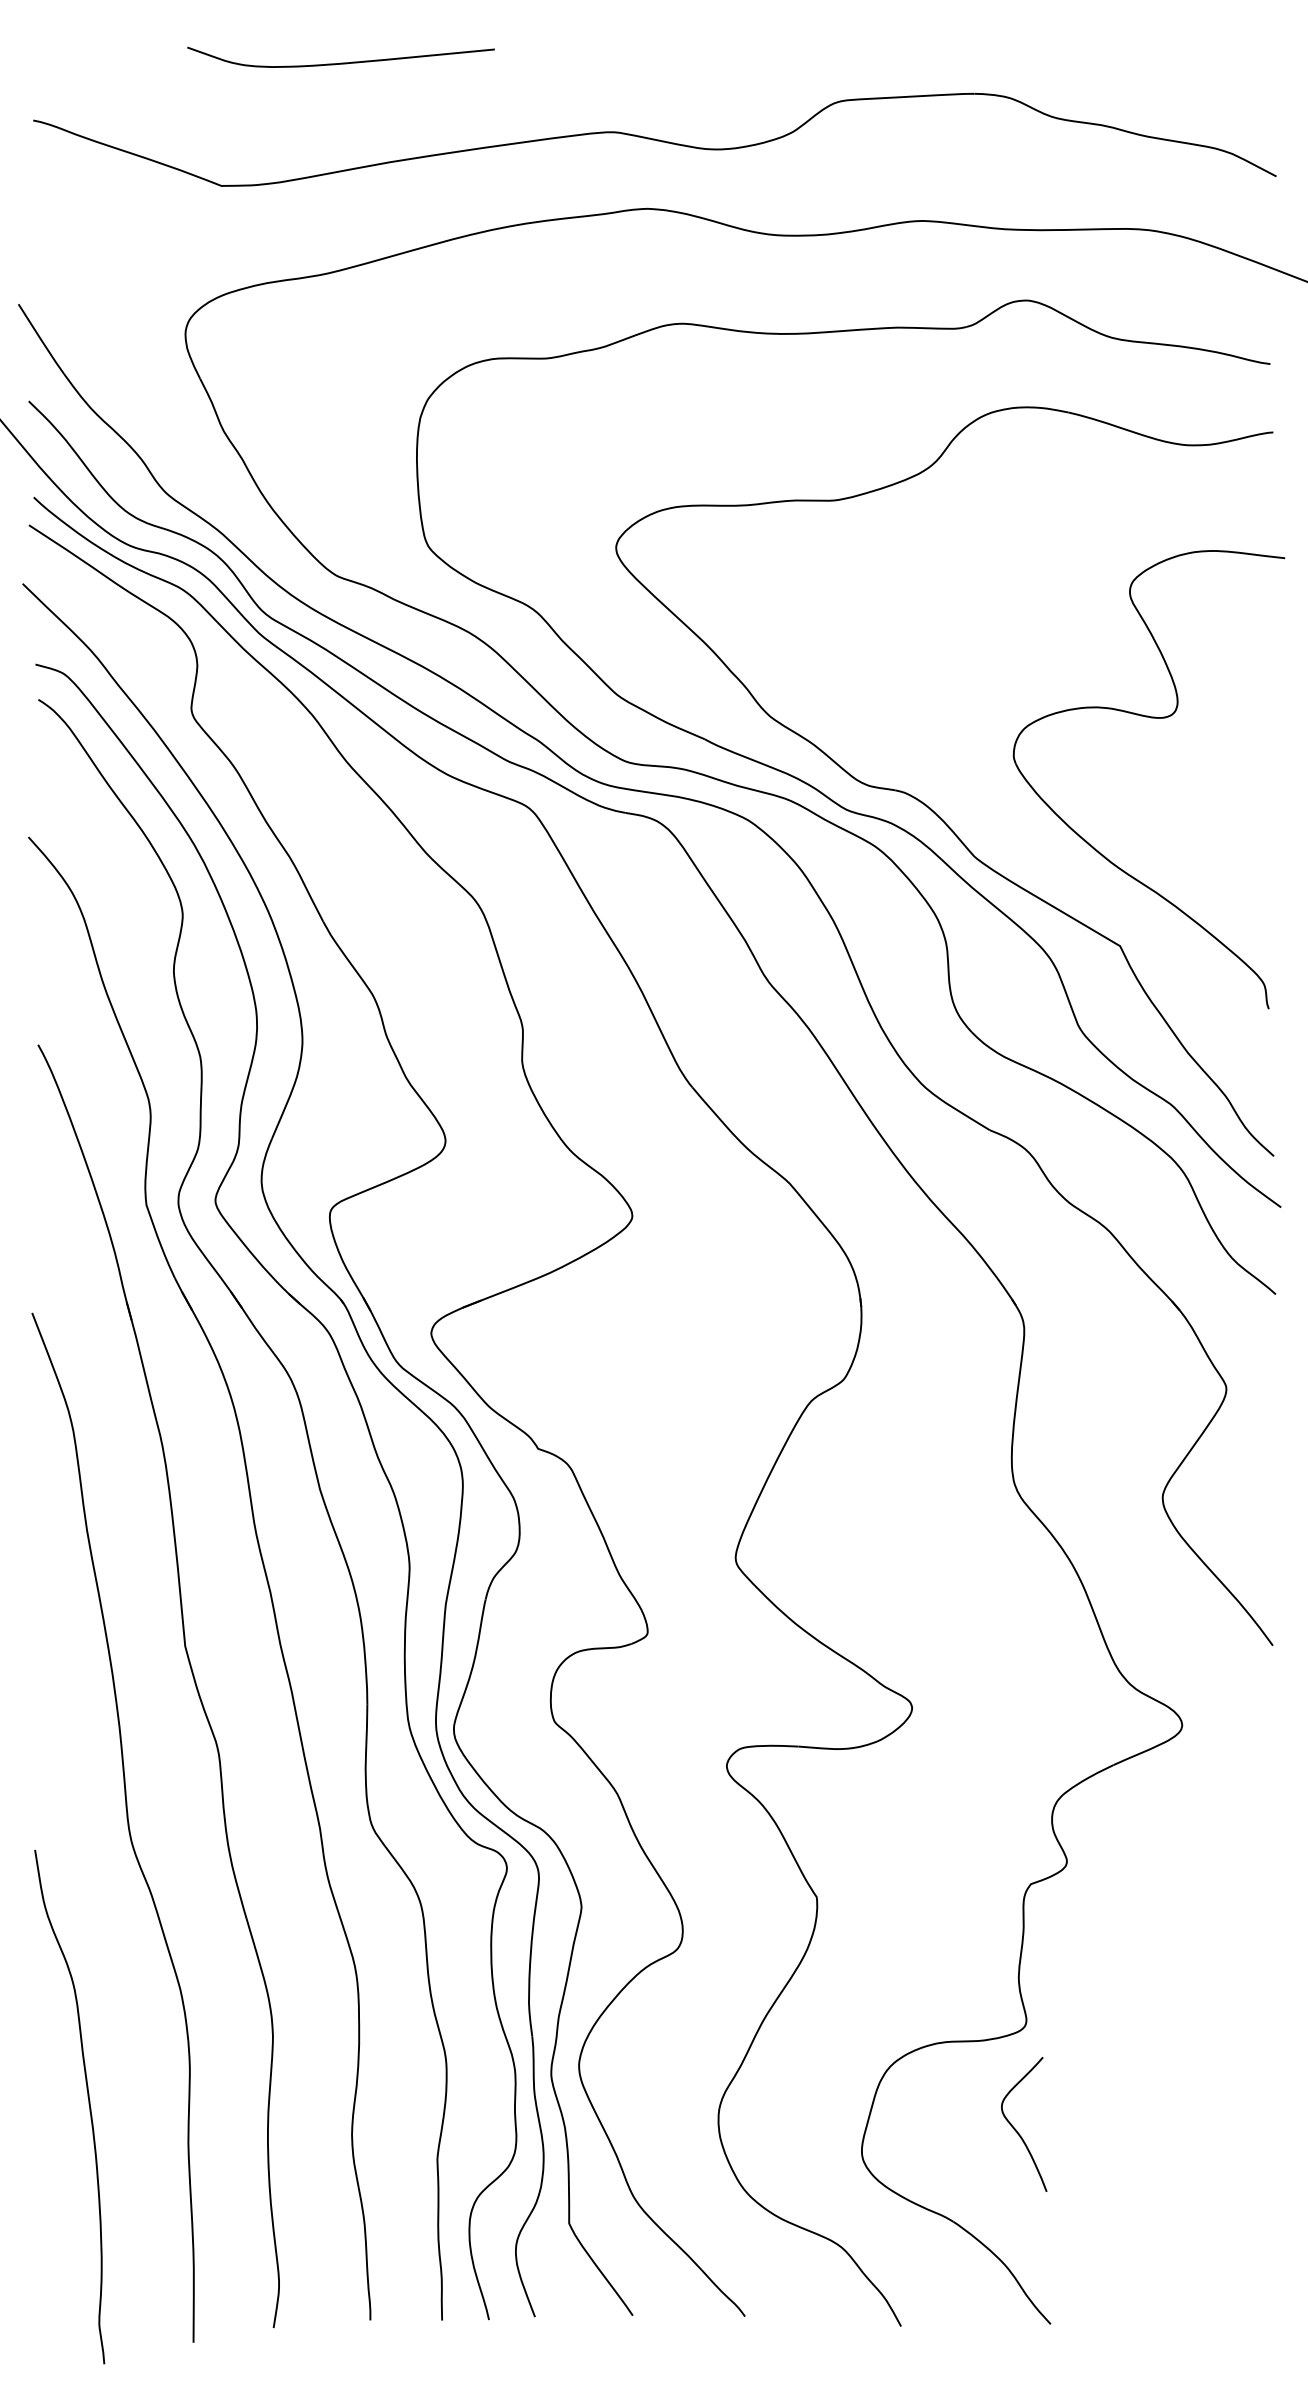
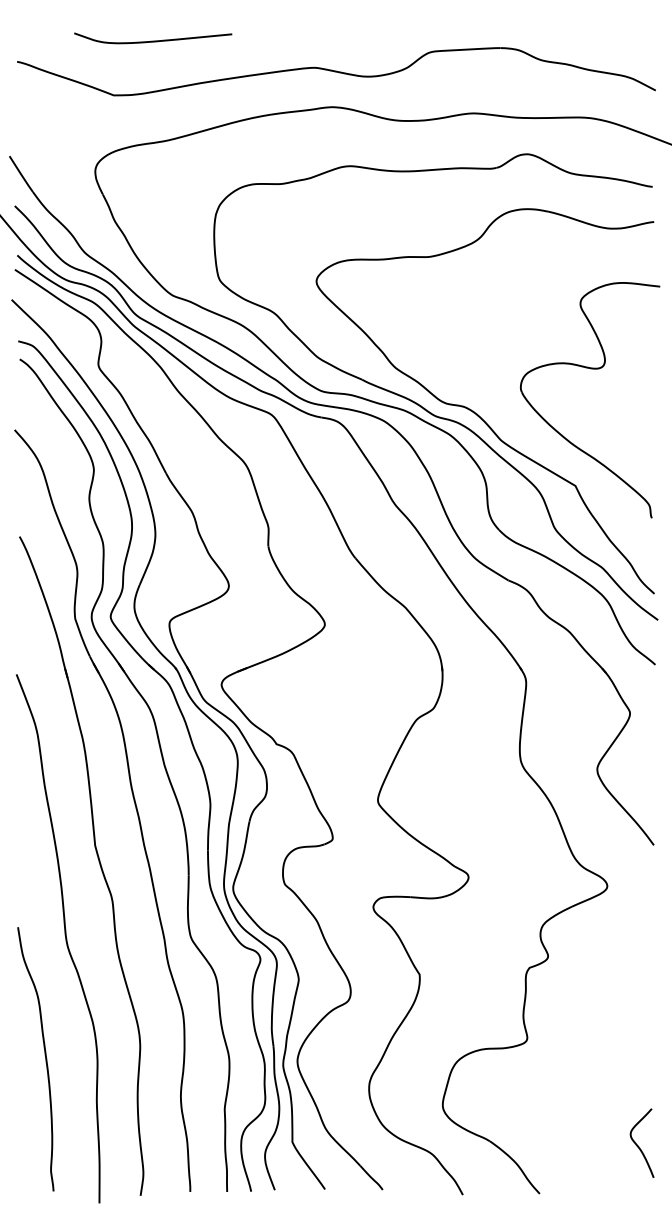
curve: (341, 61) -> (153, 40), moved
curve: (86, 2099) -> (44, 1055), moved
curve: (1017, 2128) -> (638, 1145), moved

